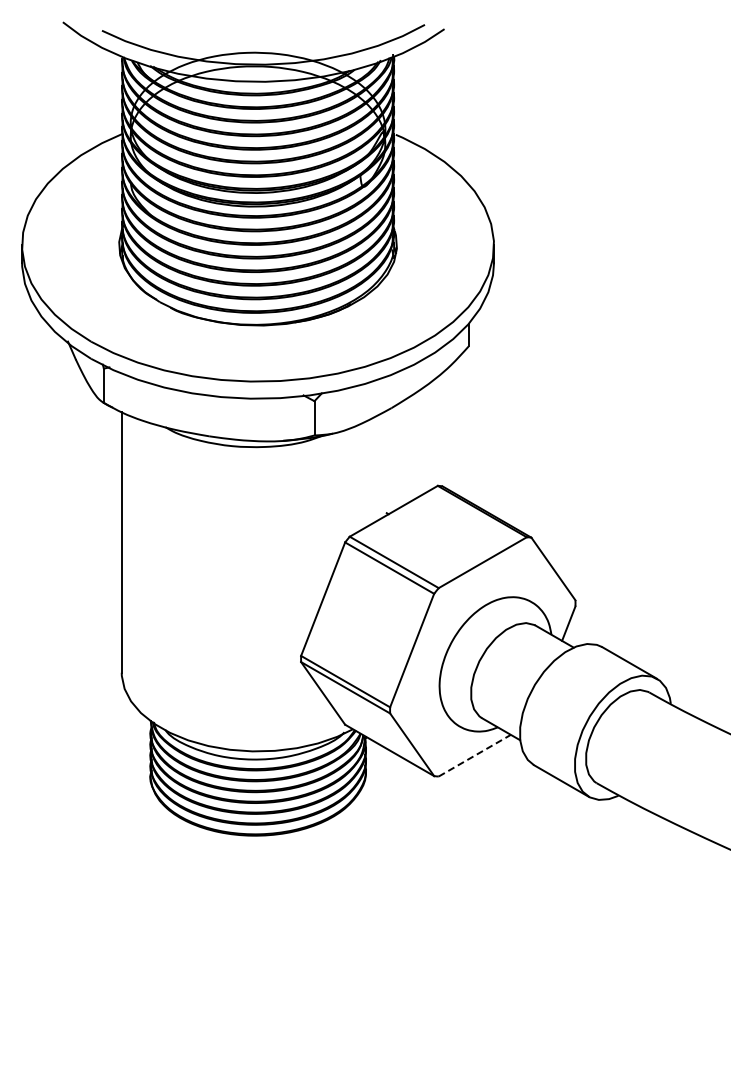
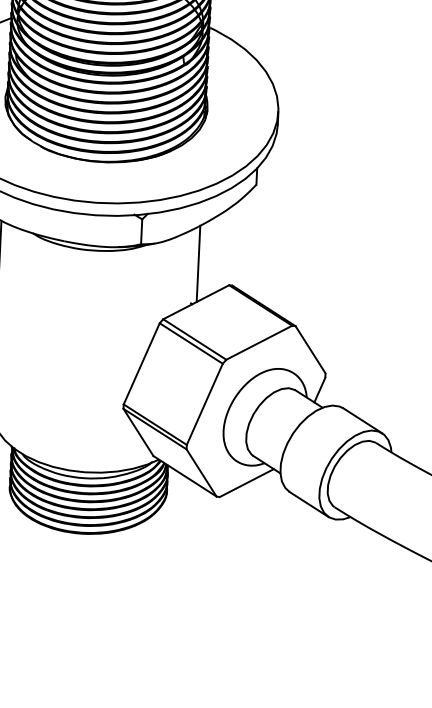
line: (394, 458) -> (198, 263), added
line: (474, 755) -> (246, 482), dashed -> solid

